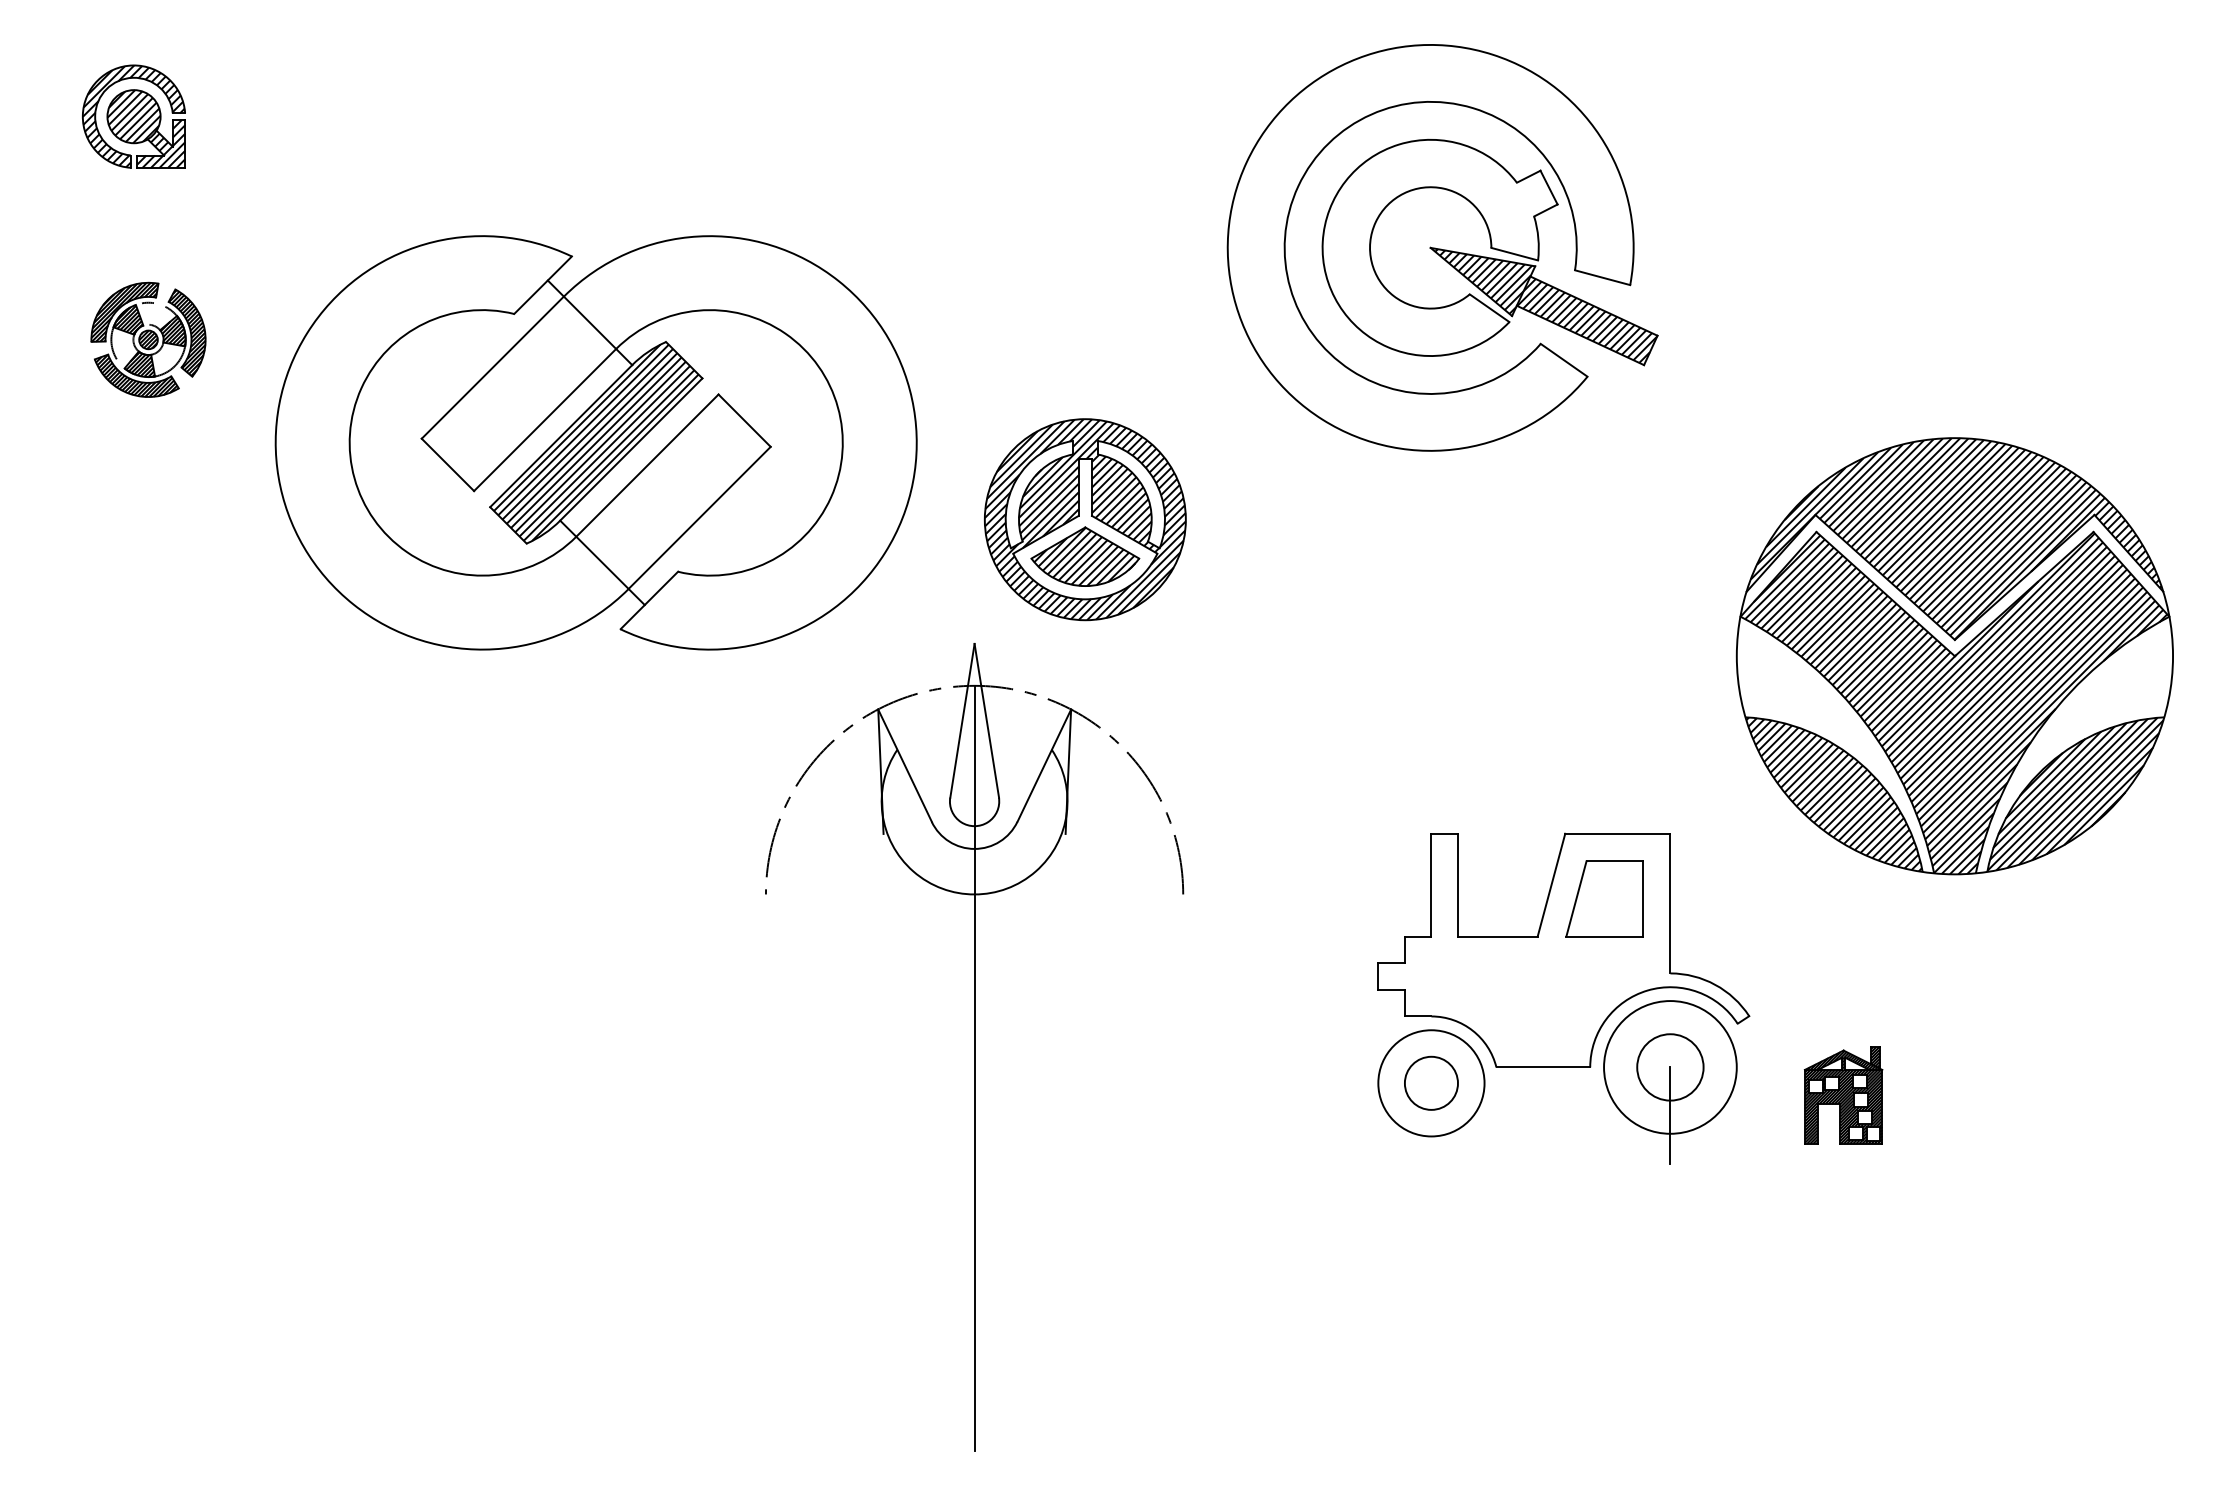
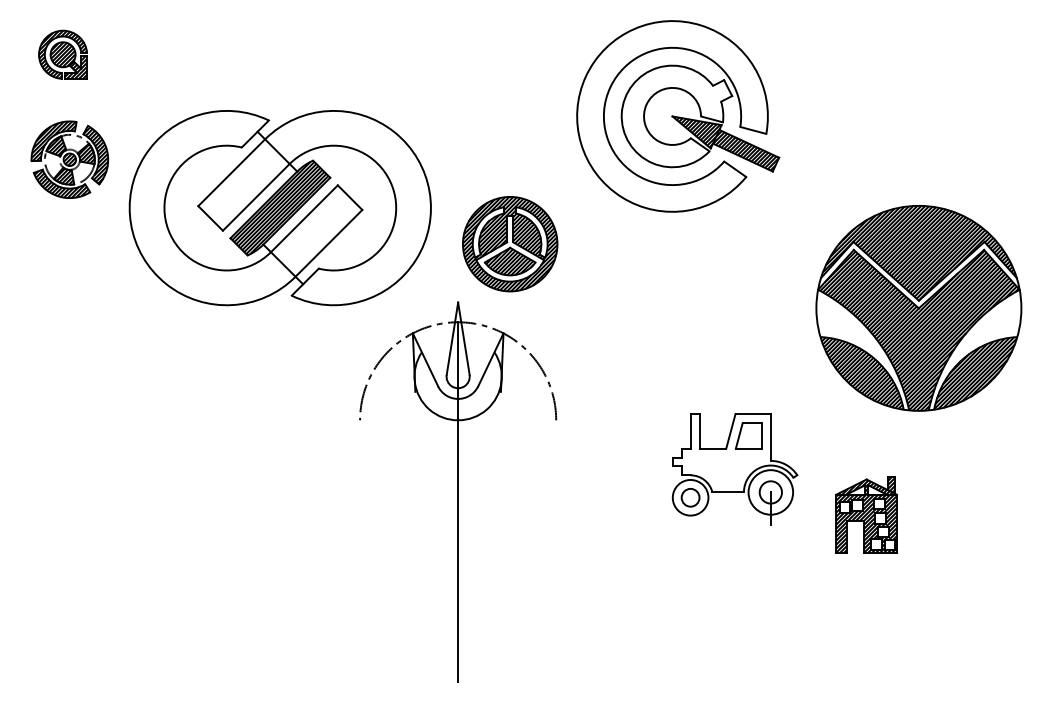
part: (147, 339) -> (69, 159), size x1.43
part: (1562, 999) -> (734, 469), size x0.71
part: (1843, 1094) -> (866, 514), size x1.67

